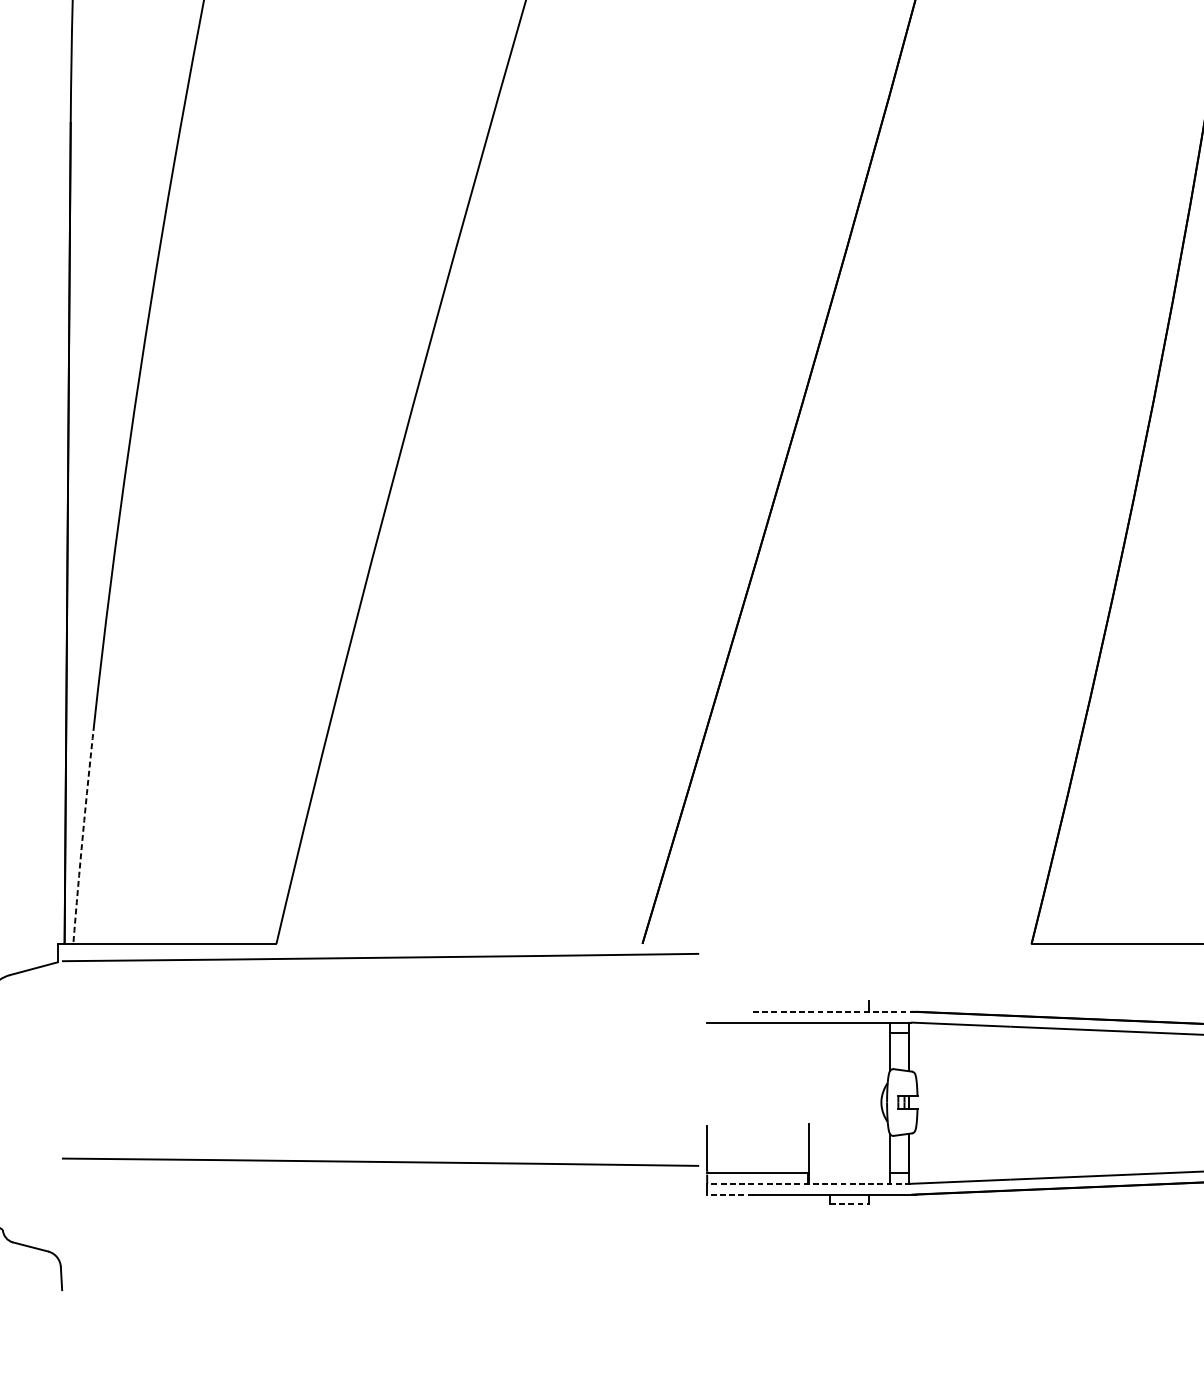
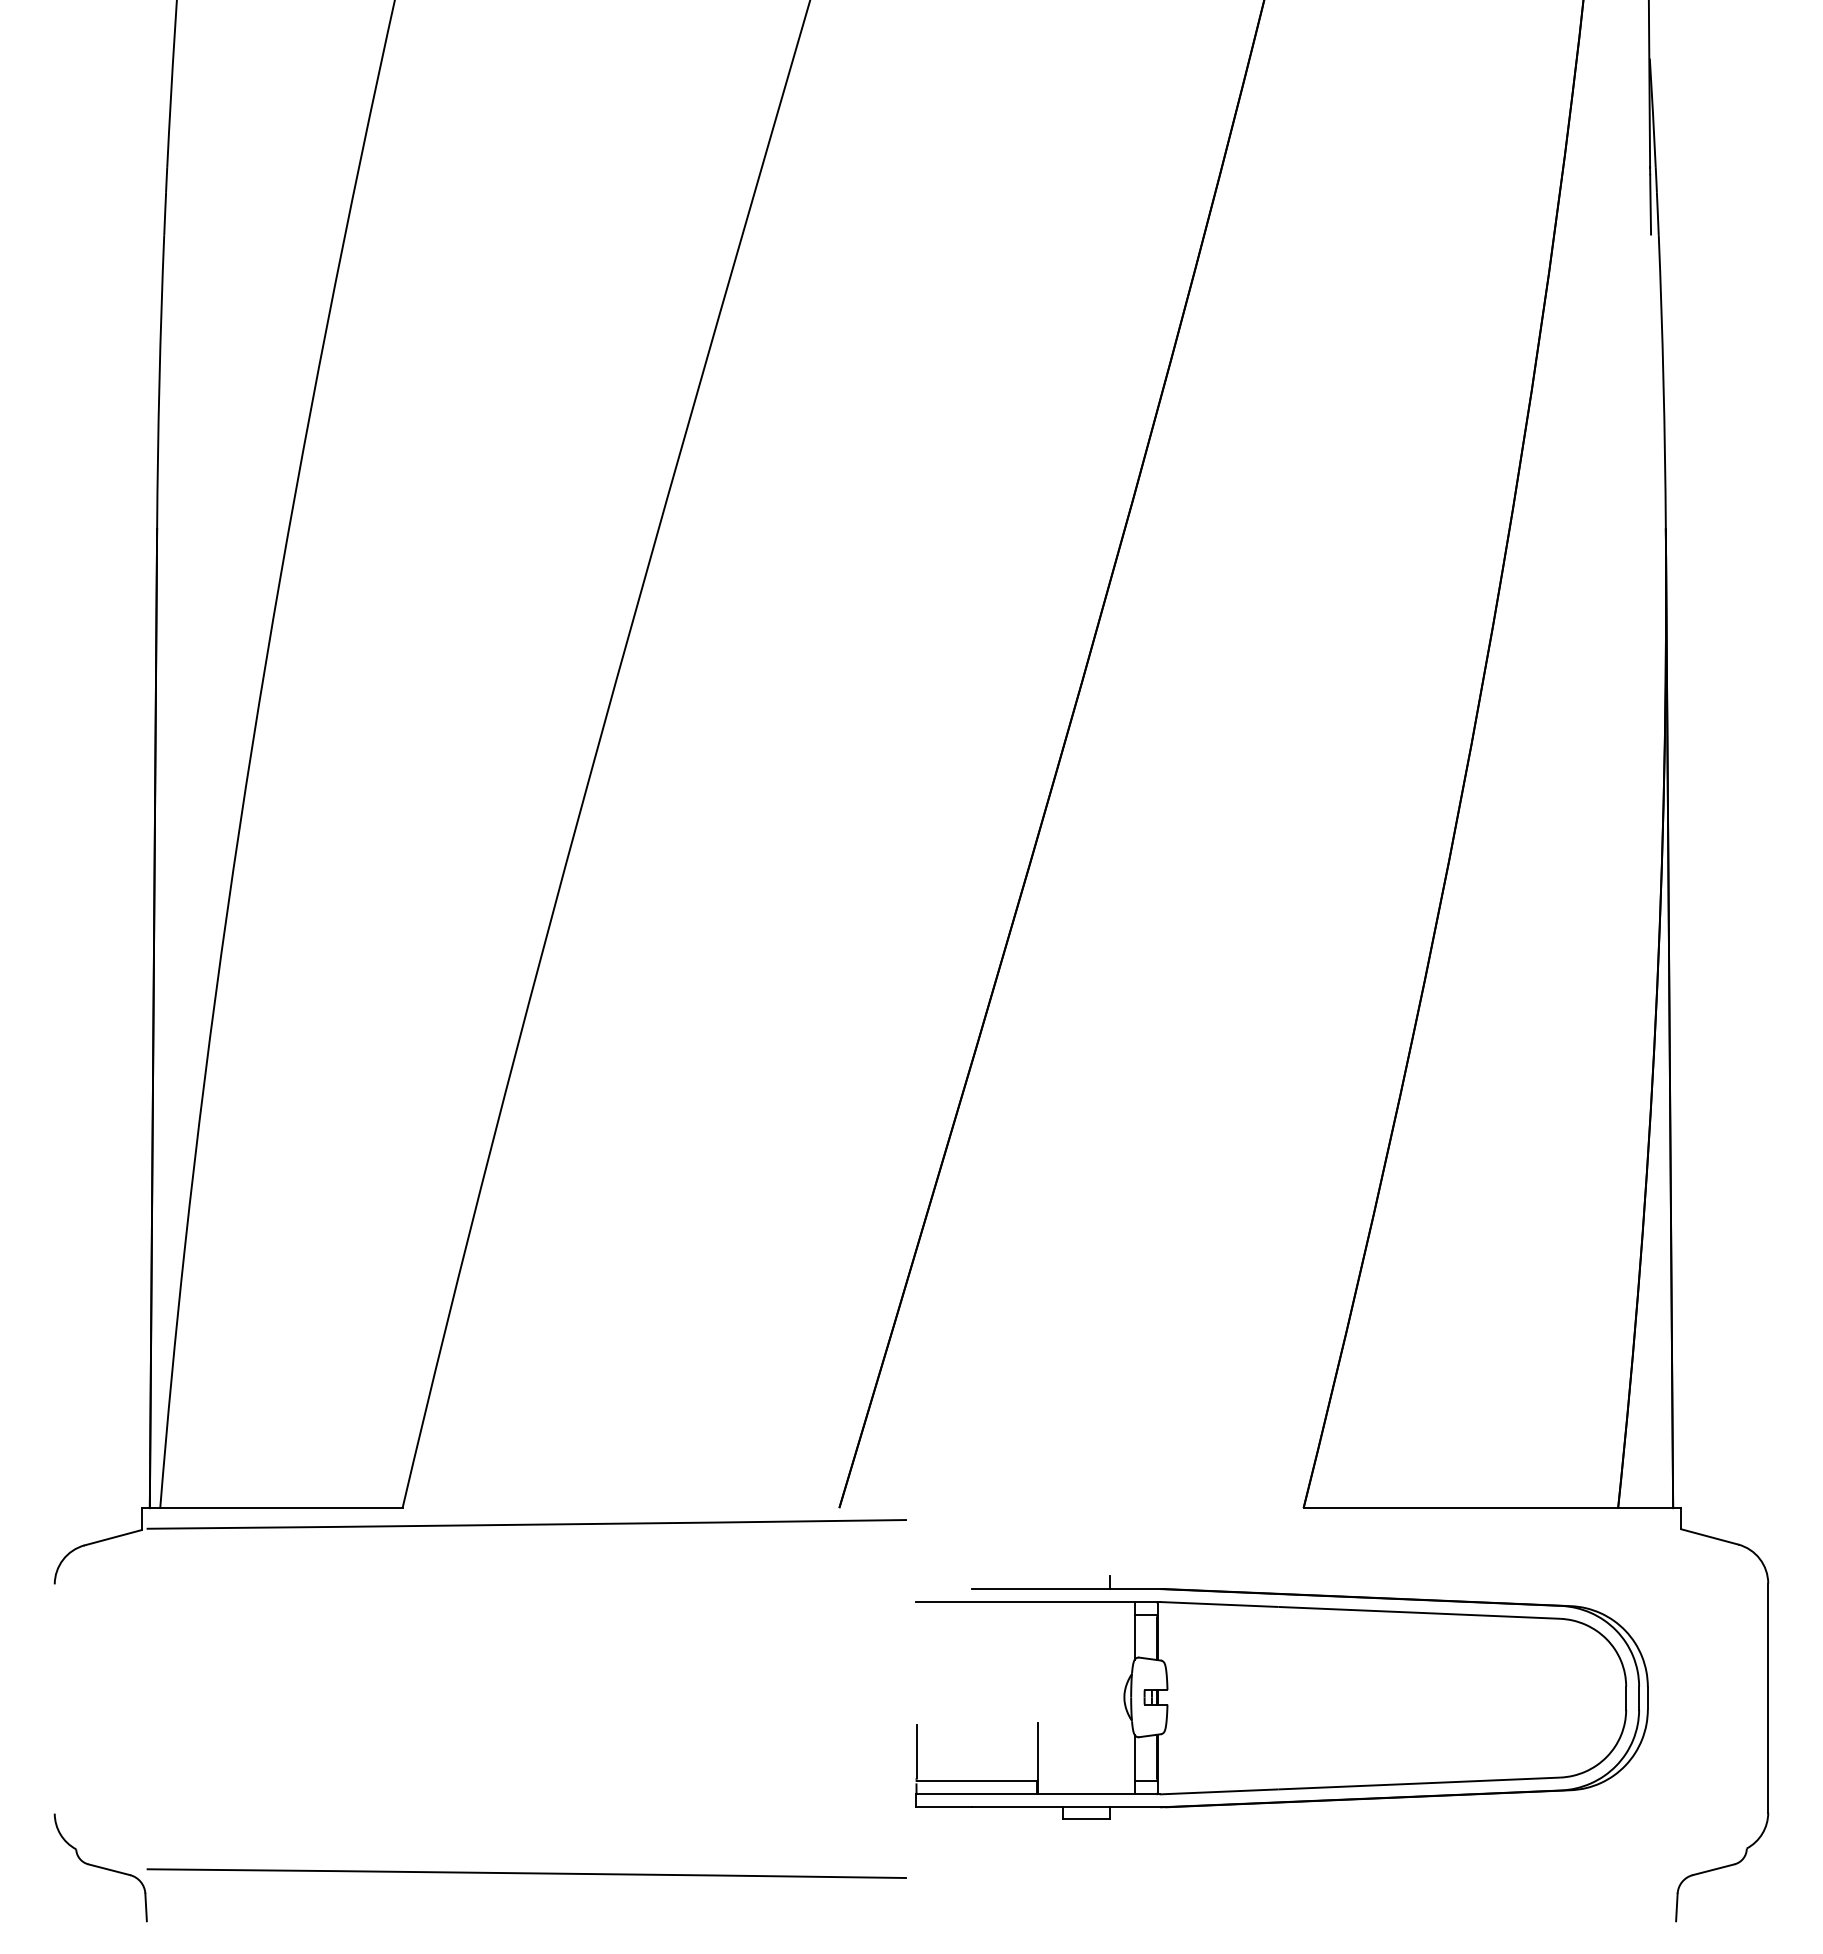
arc: (82, 834) -> (171, 1377), dashed -> solid
line: (834, 1012) -> (1068, 1589), dashed -> solid
line: (380, 1162) -> (526, 1873), moved
line: (808, 1183) -> (1037, 1794), dashed -> solid
line: (729, 1194) -> (943, 1807), dashed -> solid
line: (849, 1204) -> (1086, 1818), dashed -> solid

